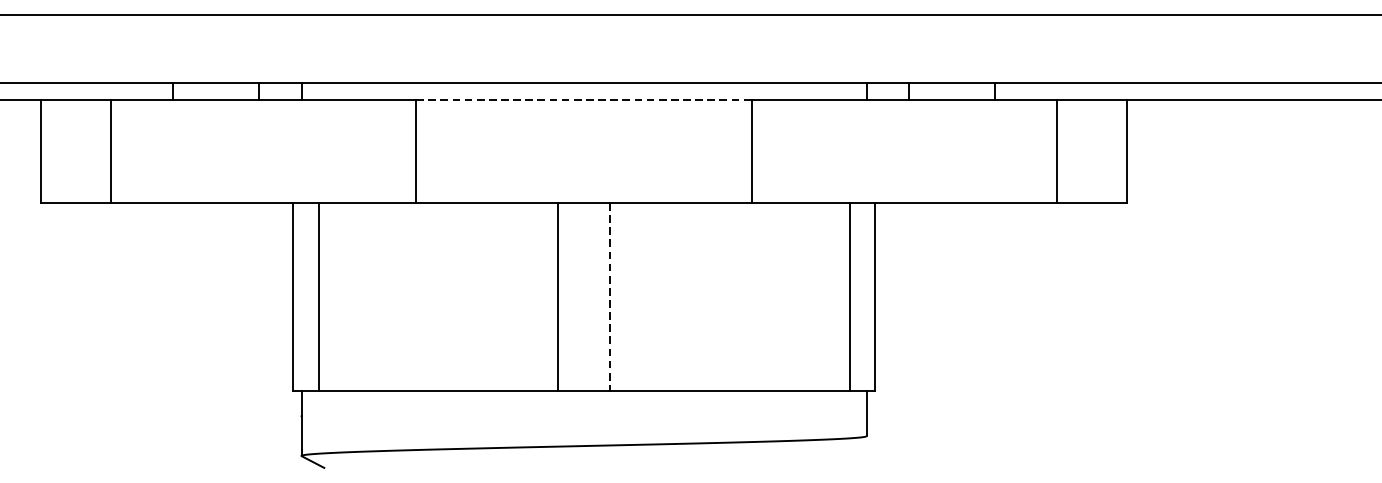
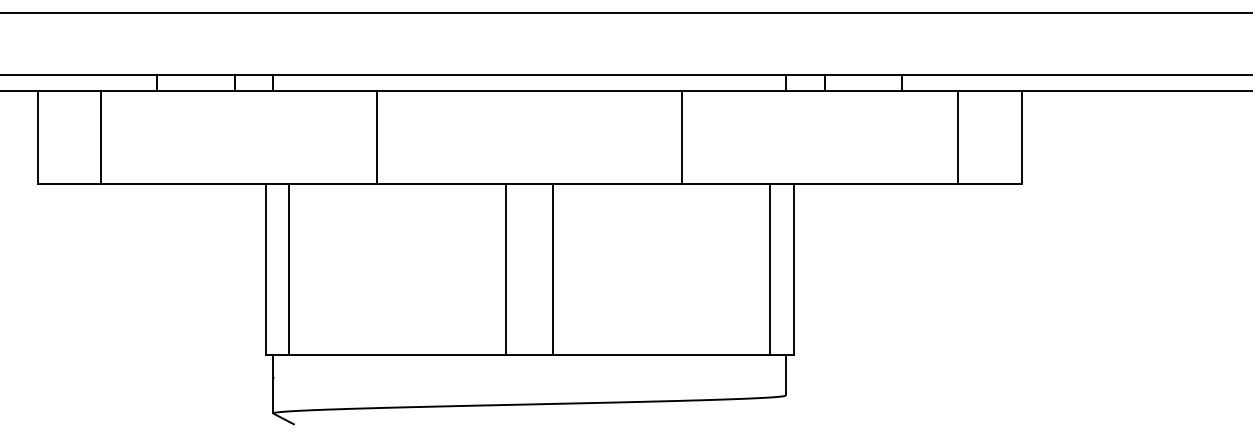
line: (585, 99) -> (530, 90), dashed -> solid
line: (609, 298) -> (552, 270), dashed -> solid

